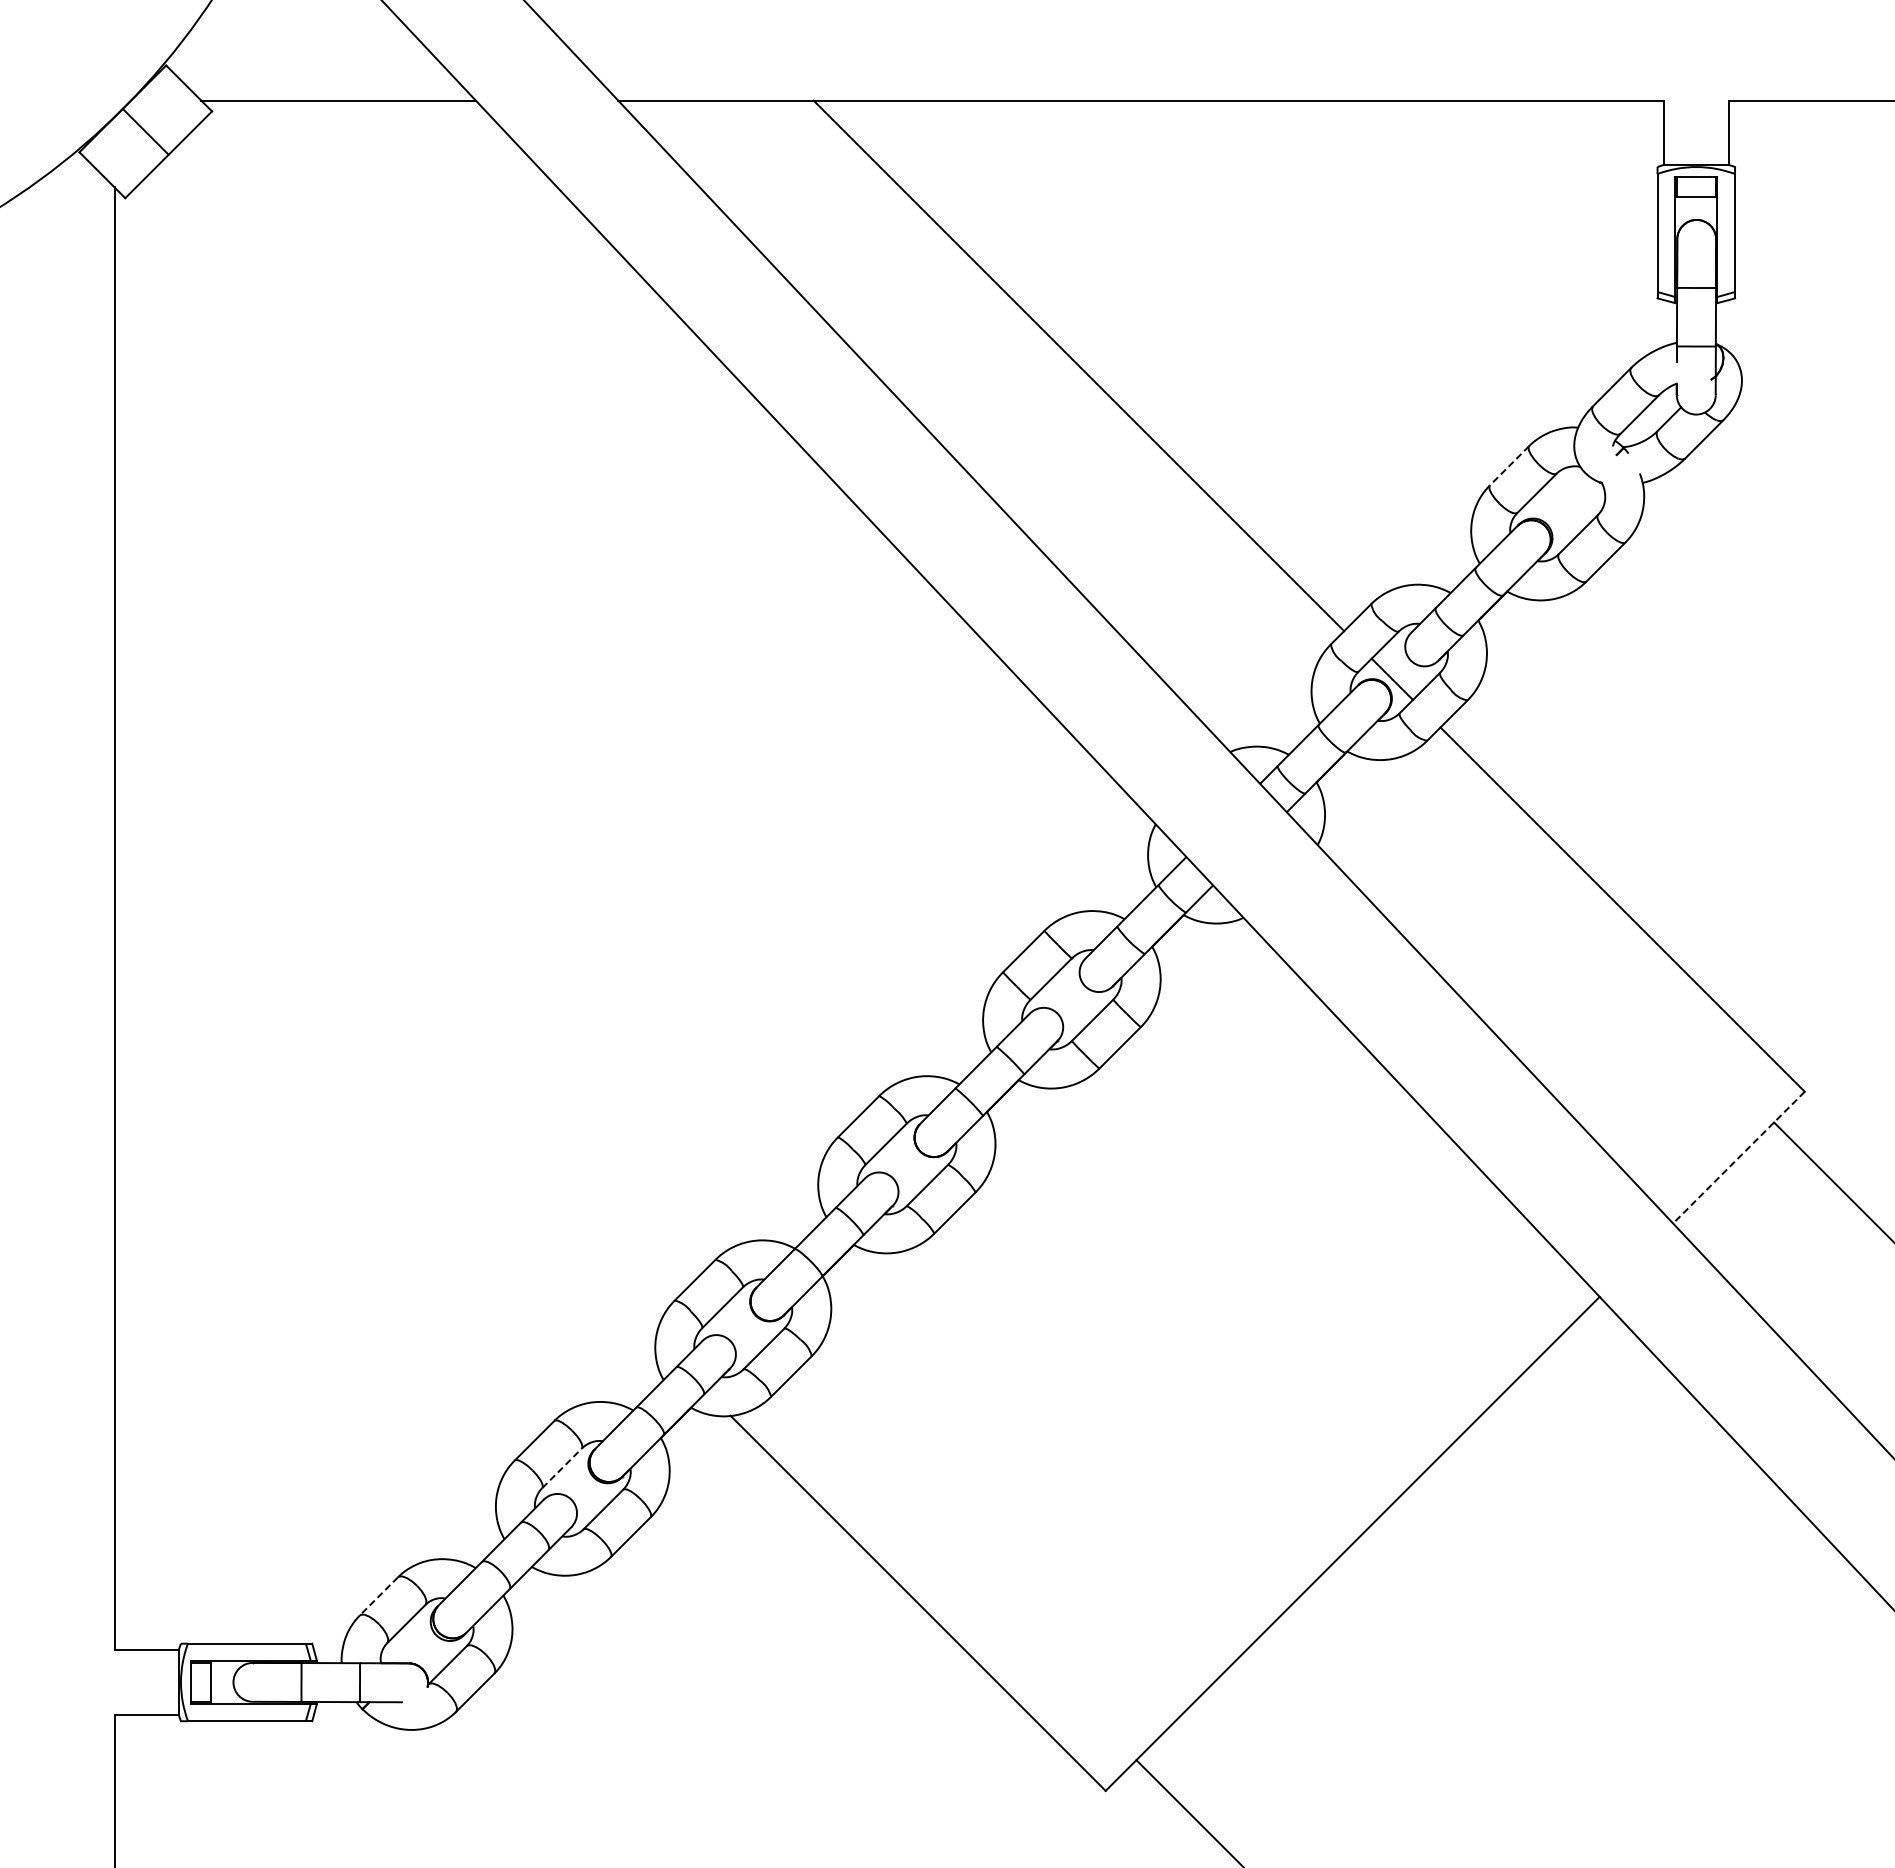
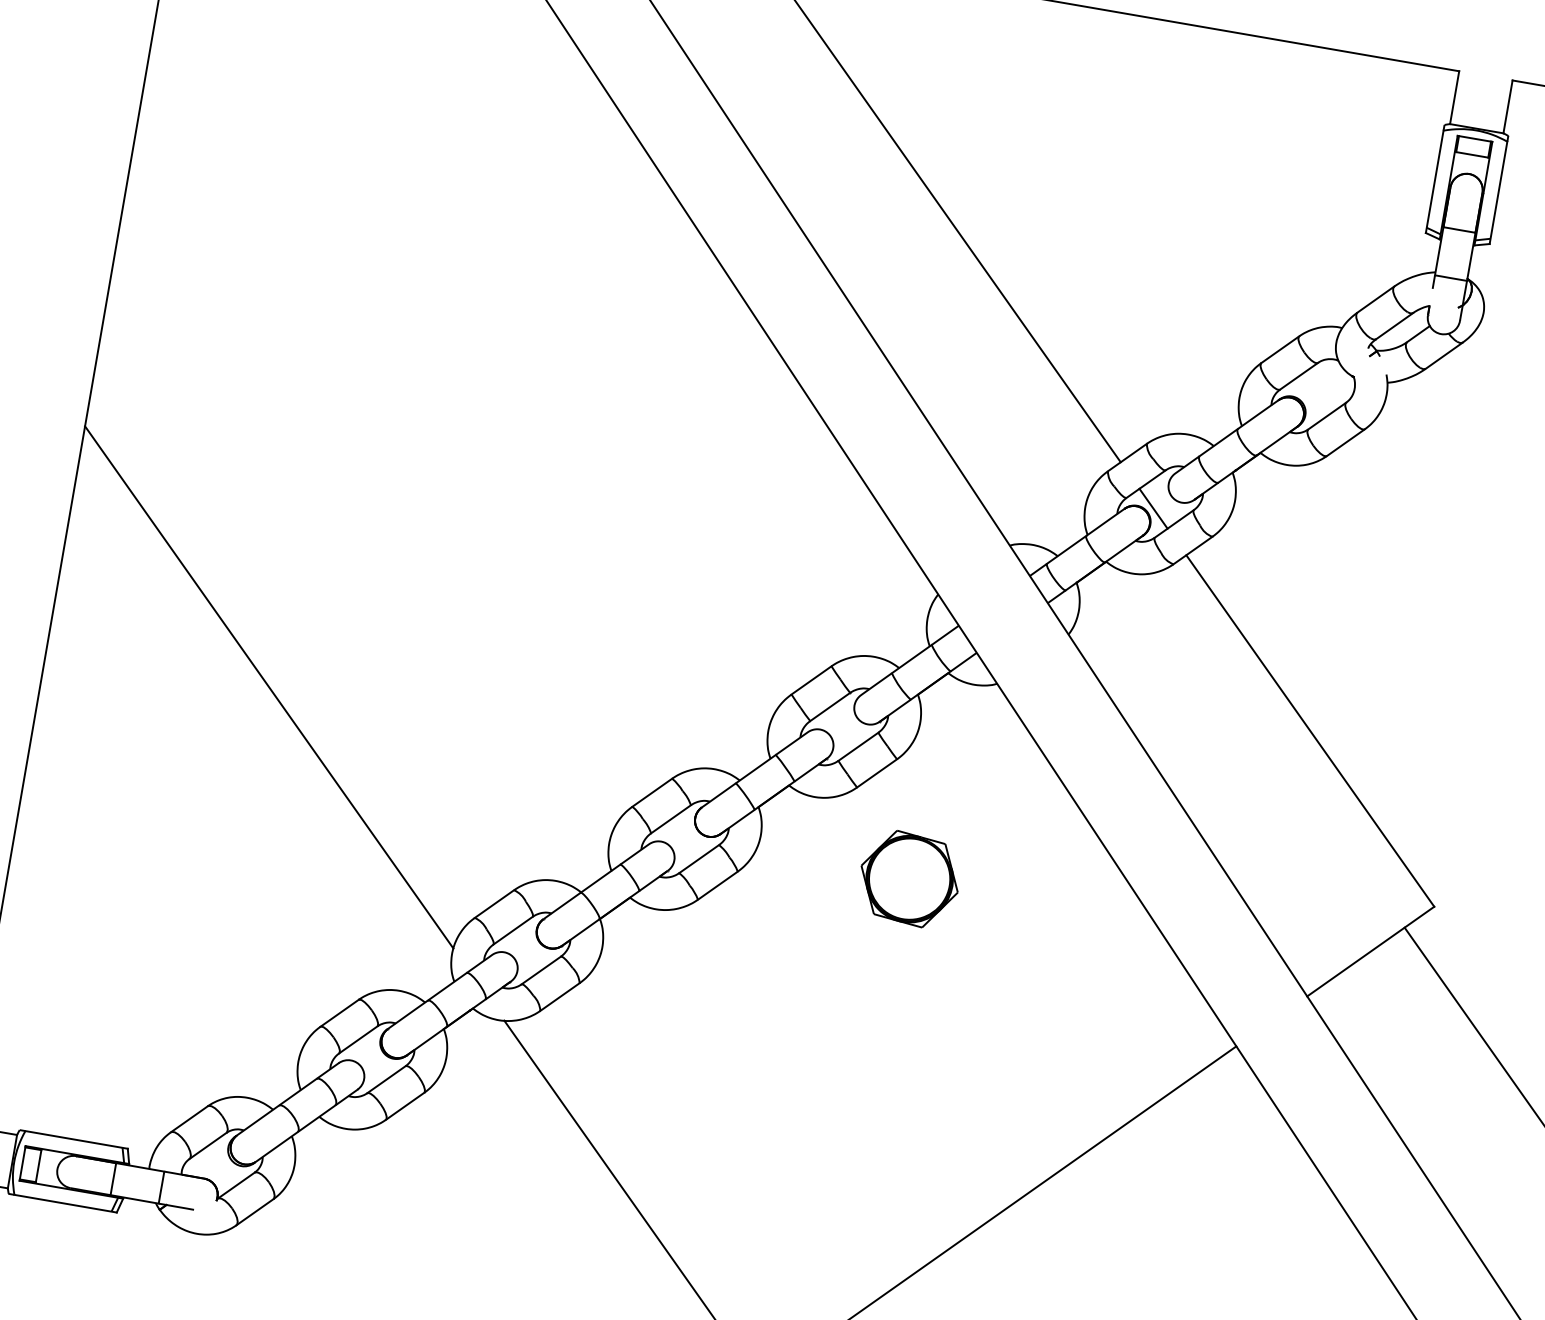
line: (1509, 465) -> (1280, 349), dashed -> solid
line: (384, 1070) -> (268, 687), added
line: (1738, 1157) -> (1370, 951), dashed -> solid
part: (1179, 1165) -> (909, 878), added
line: (562, 1467) -> (358, 1039), dashed -> solid
line: (378, 1596) -> (188, 1119), dashed -> solid

